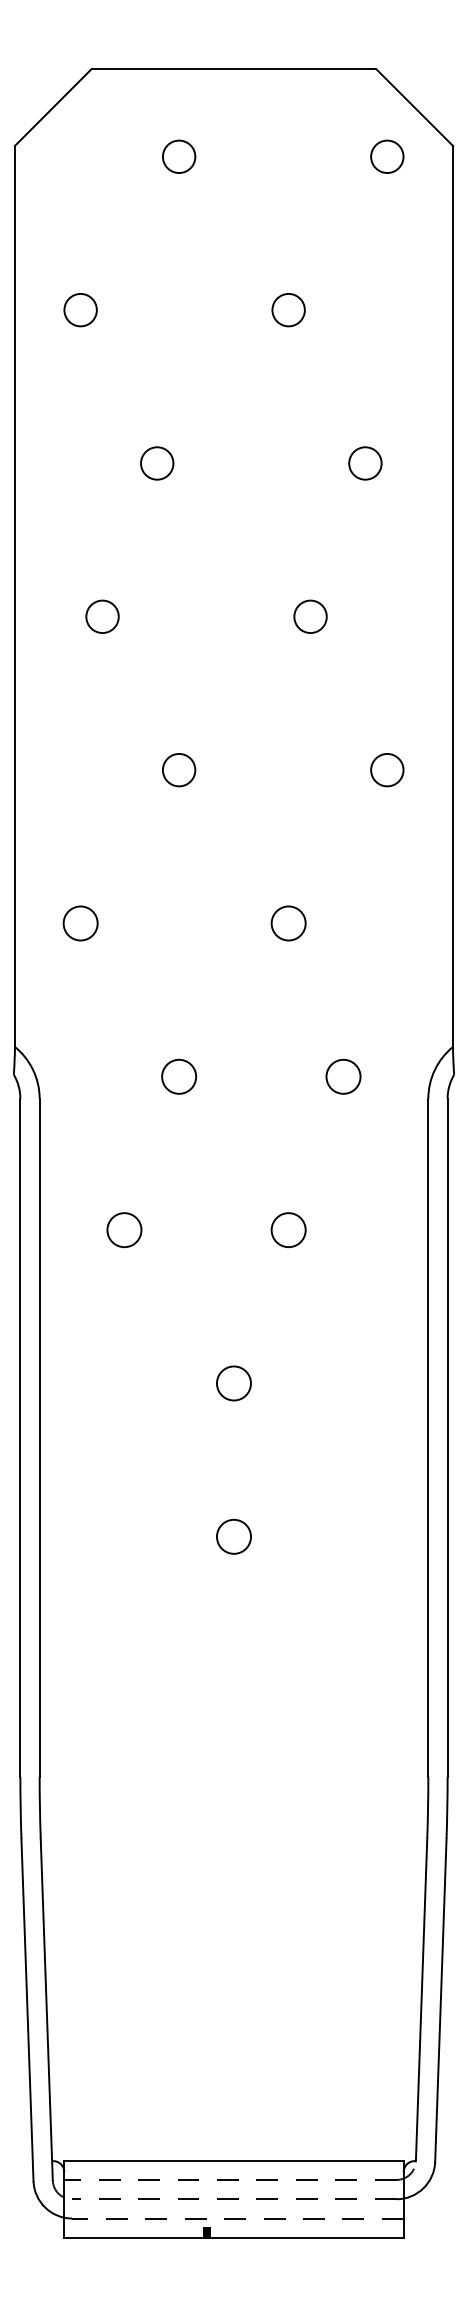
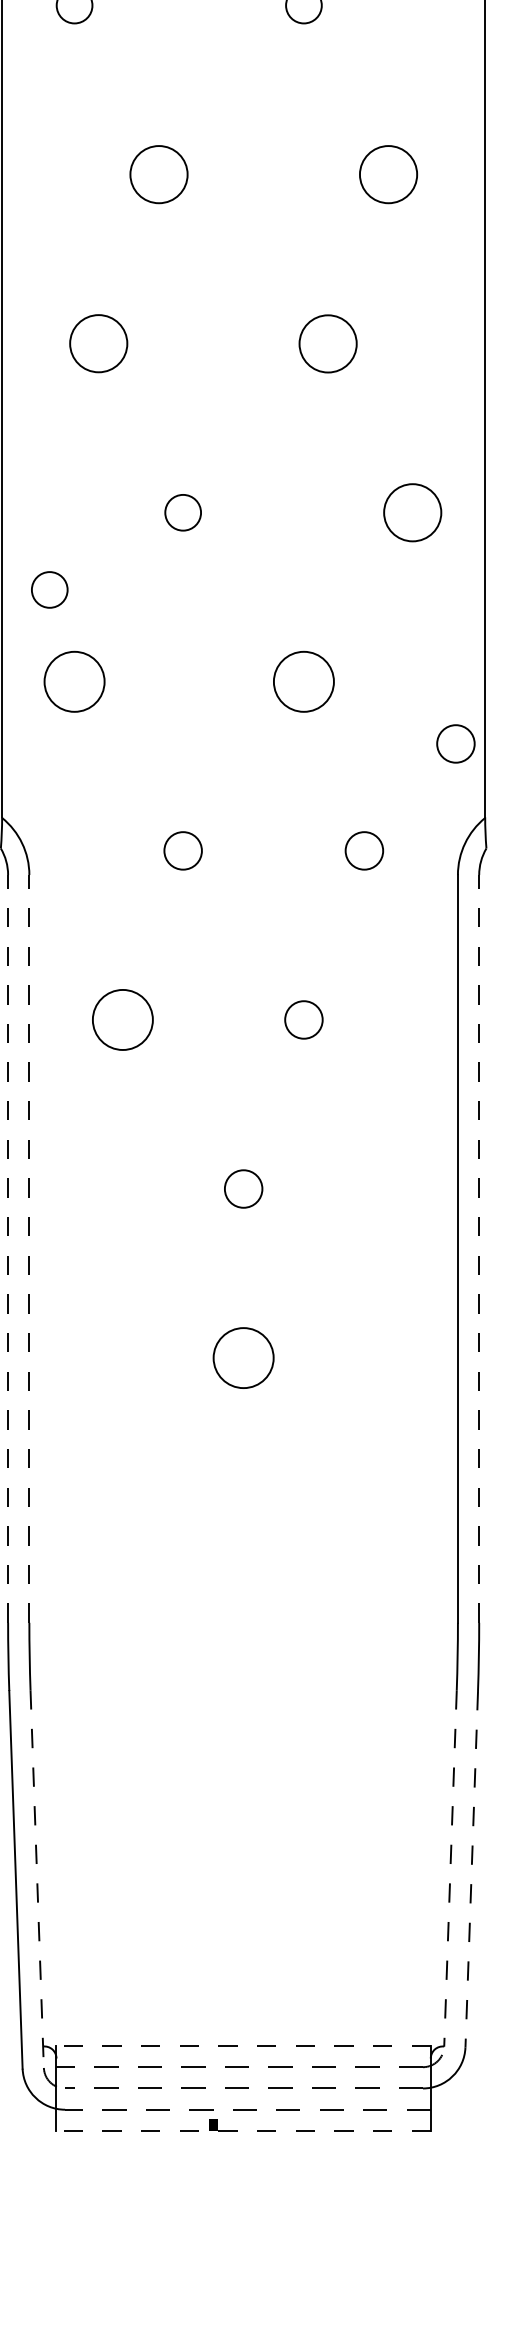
circle: (157, 463) -> (159, 174), size x1.6
circle: (365, 463) -> (388, 174), size x1.6
circle: (102, 616) -> (98, 343), size x1.6
circle: (310, 616) -> (328, 343), size x1.6
circle: (387, 769) -> (412, 512), size x1.6
circle: (58, 840) -> (50, 590), added
circle: (80, 923) -> (74, 681), size x1.6
circle: (288, 923) -> (303, 681), size x1.6
circle: (426, 979) -> (455, 743), added
circle: (124, 1230) -> (122, 1020), size x1.6
line: (20, 1437) -> (8, 1248), solid -> dashed
line: (39, 1437) -> (29, 1248), solid -> dashed
line: (447, 1437) -> (479, 1248), solid -> dashed
circle: (233, 1536) -> (243, 1357), size x1.6
line: (421, 1999) -> (450, 1868), solid -> dashed
line: (440, 2000) -> (471, 1869), solid -> dashed
line: (46, 2009) -> (36, 1879), solid -> dashed
line: (233, 2160) -> (243, 2045), solid -> dashed
line: (233, 2237) -> (243, 2130), solid -> dashed

